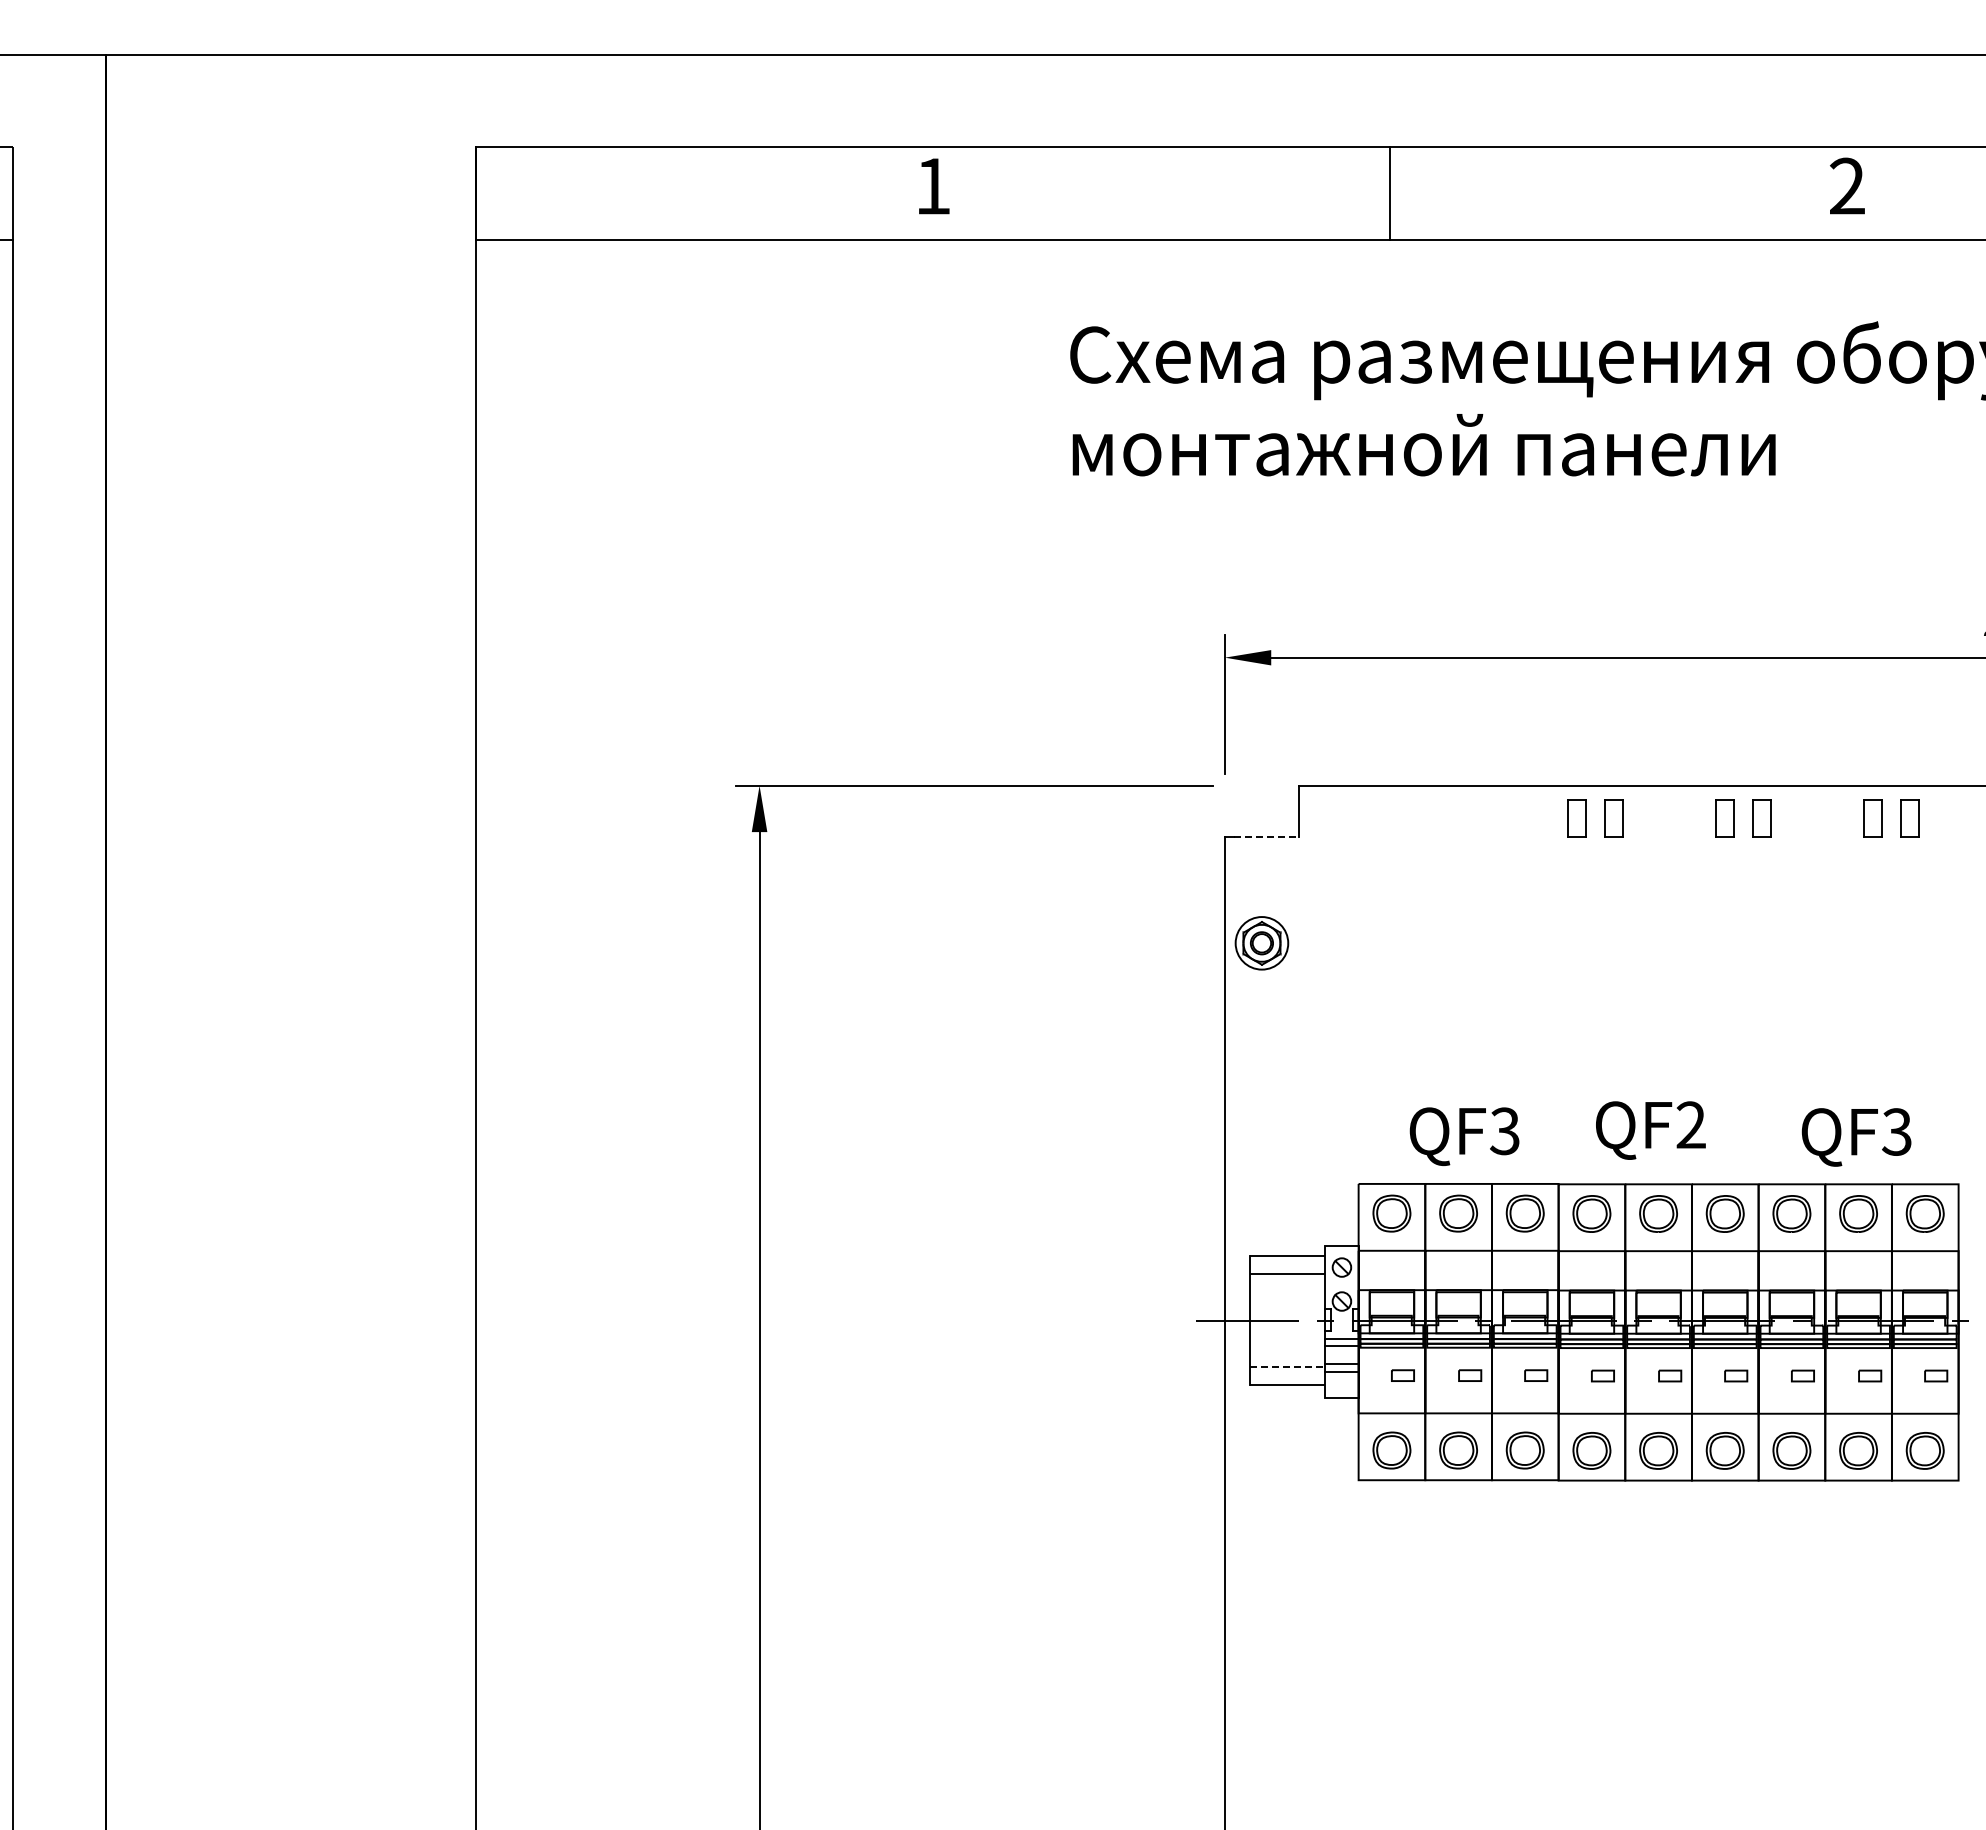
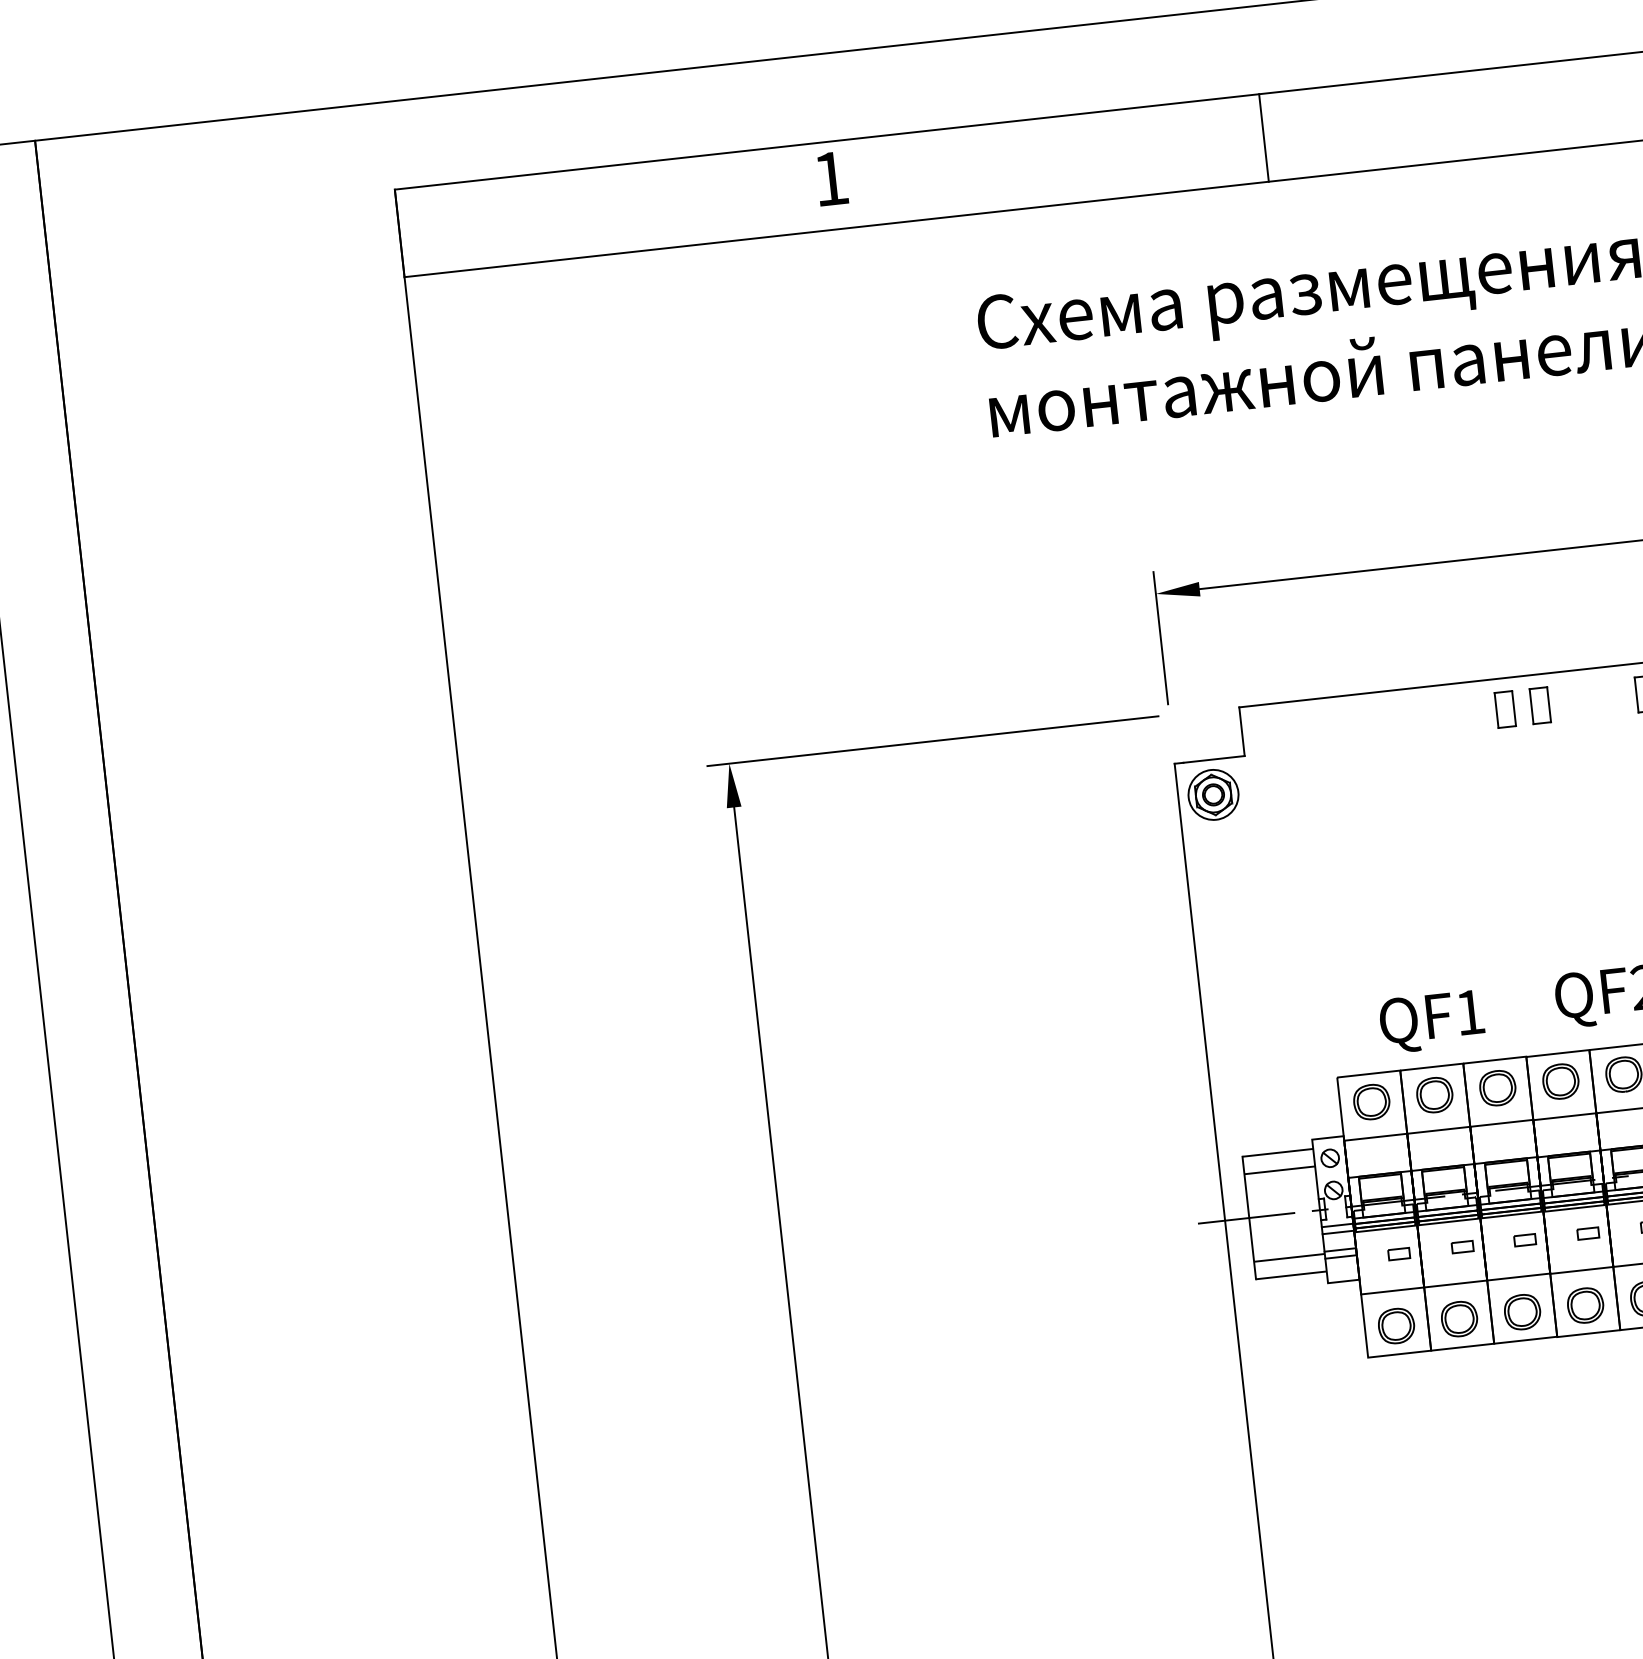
line: (1267, 837) -> (1214, 759), dashed -> solid
part: (1261, 943) -> (1213, 795), moved
text: (1504, 1131) -> (1469, 1012), QF3 -> QF1
line: (1288, 1366) -> (1290, 1257), dashed -> solid

